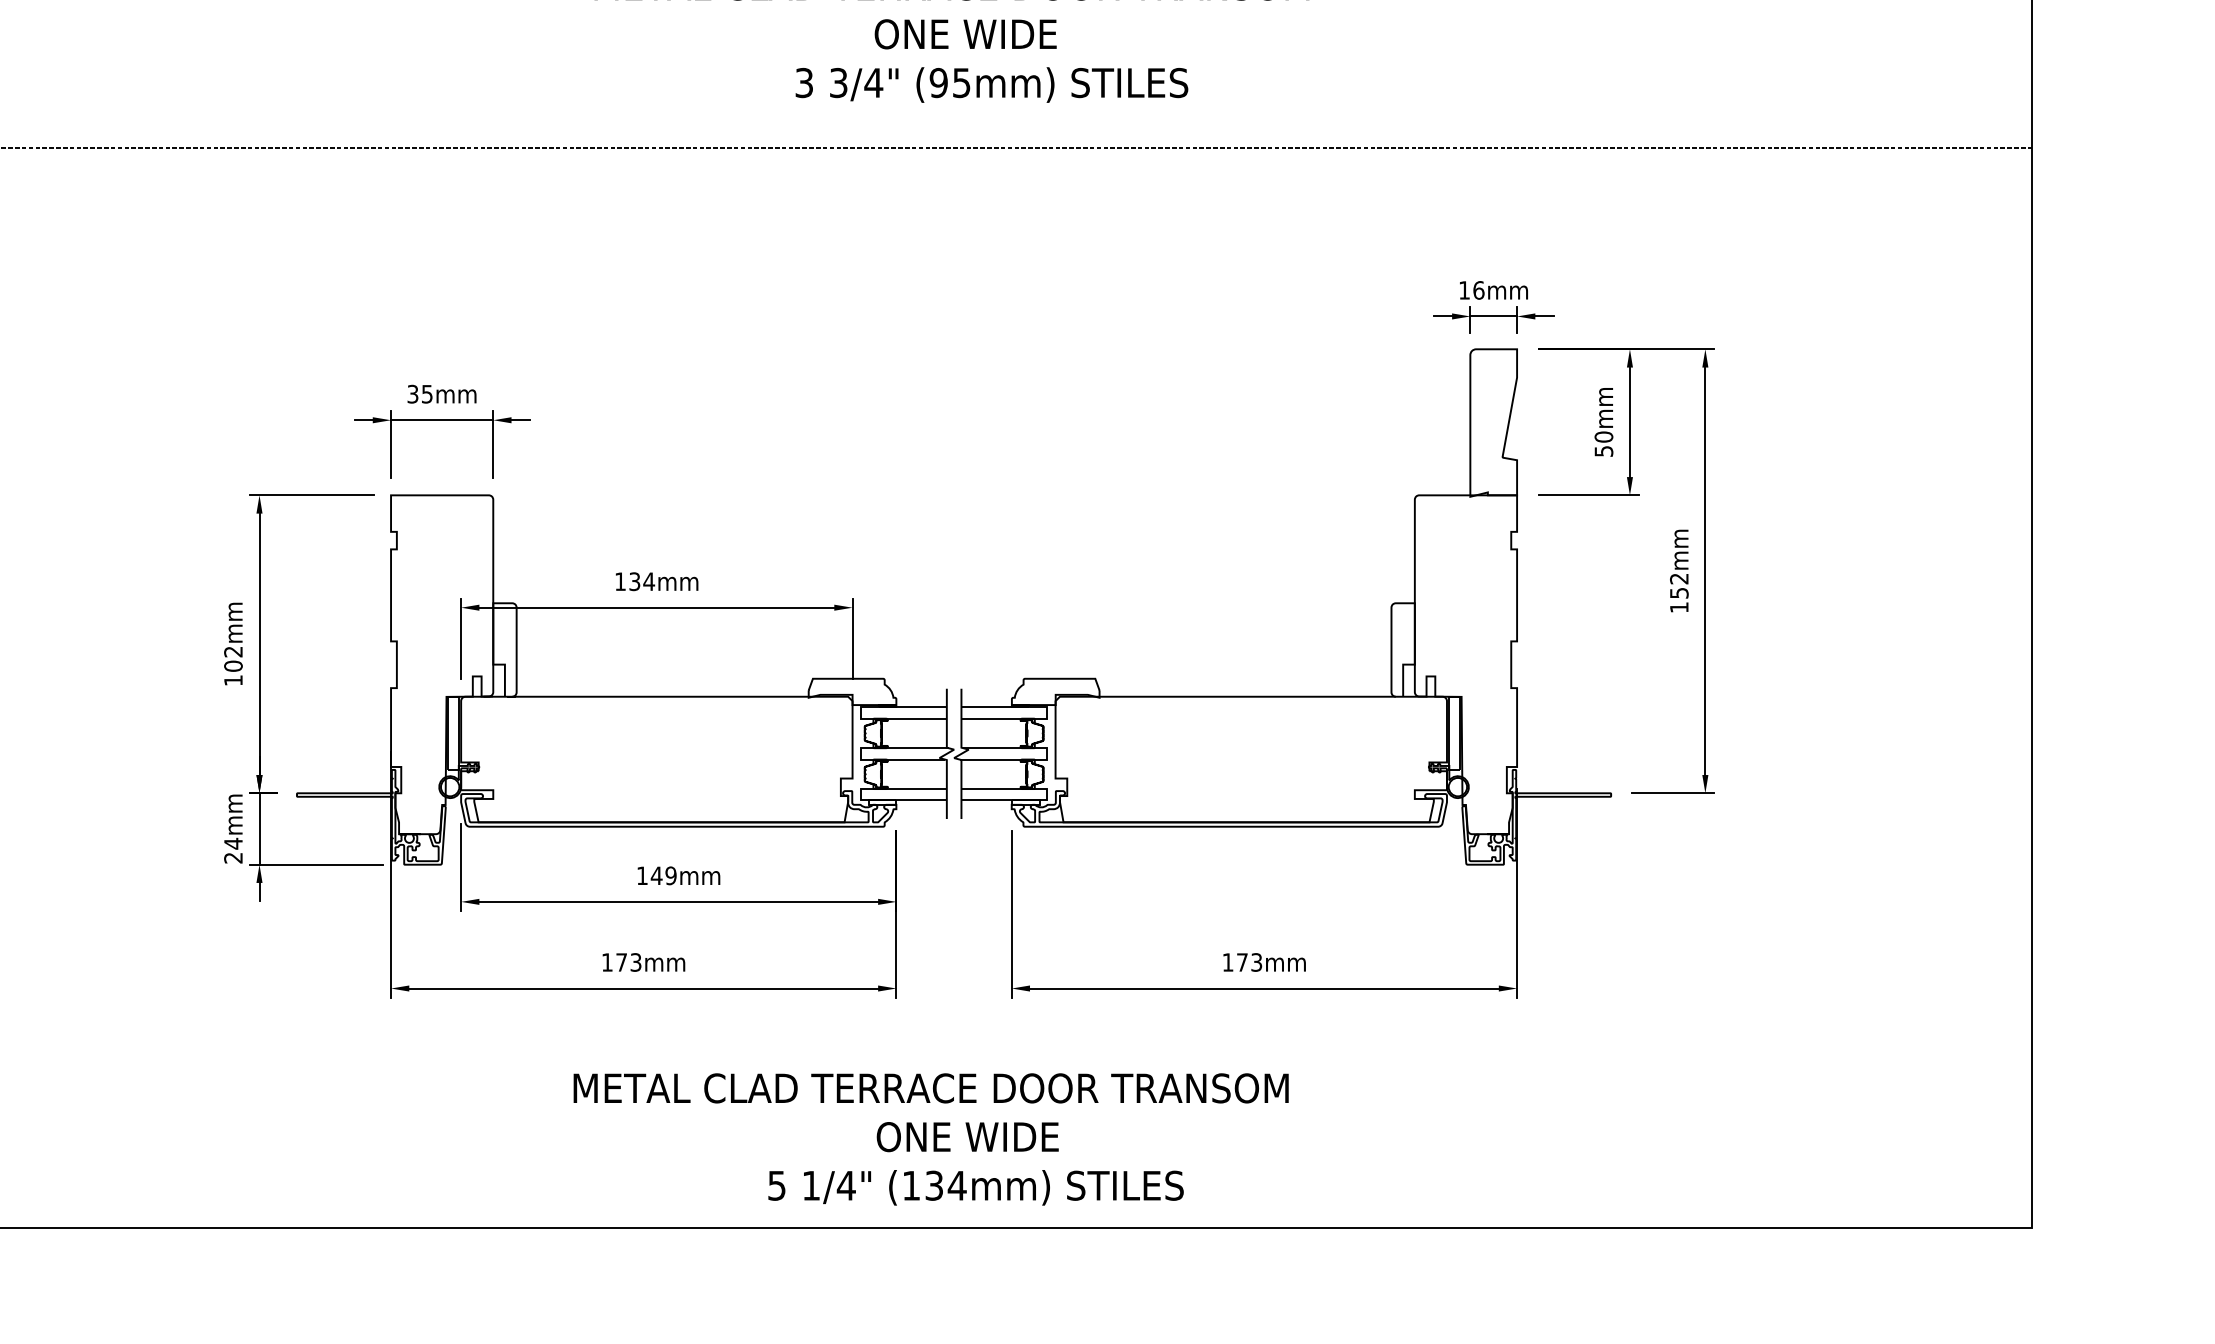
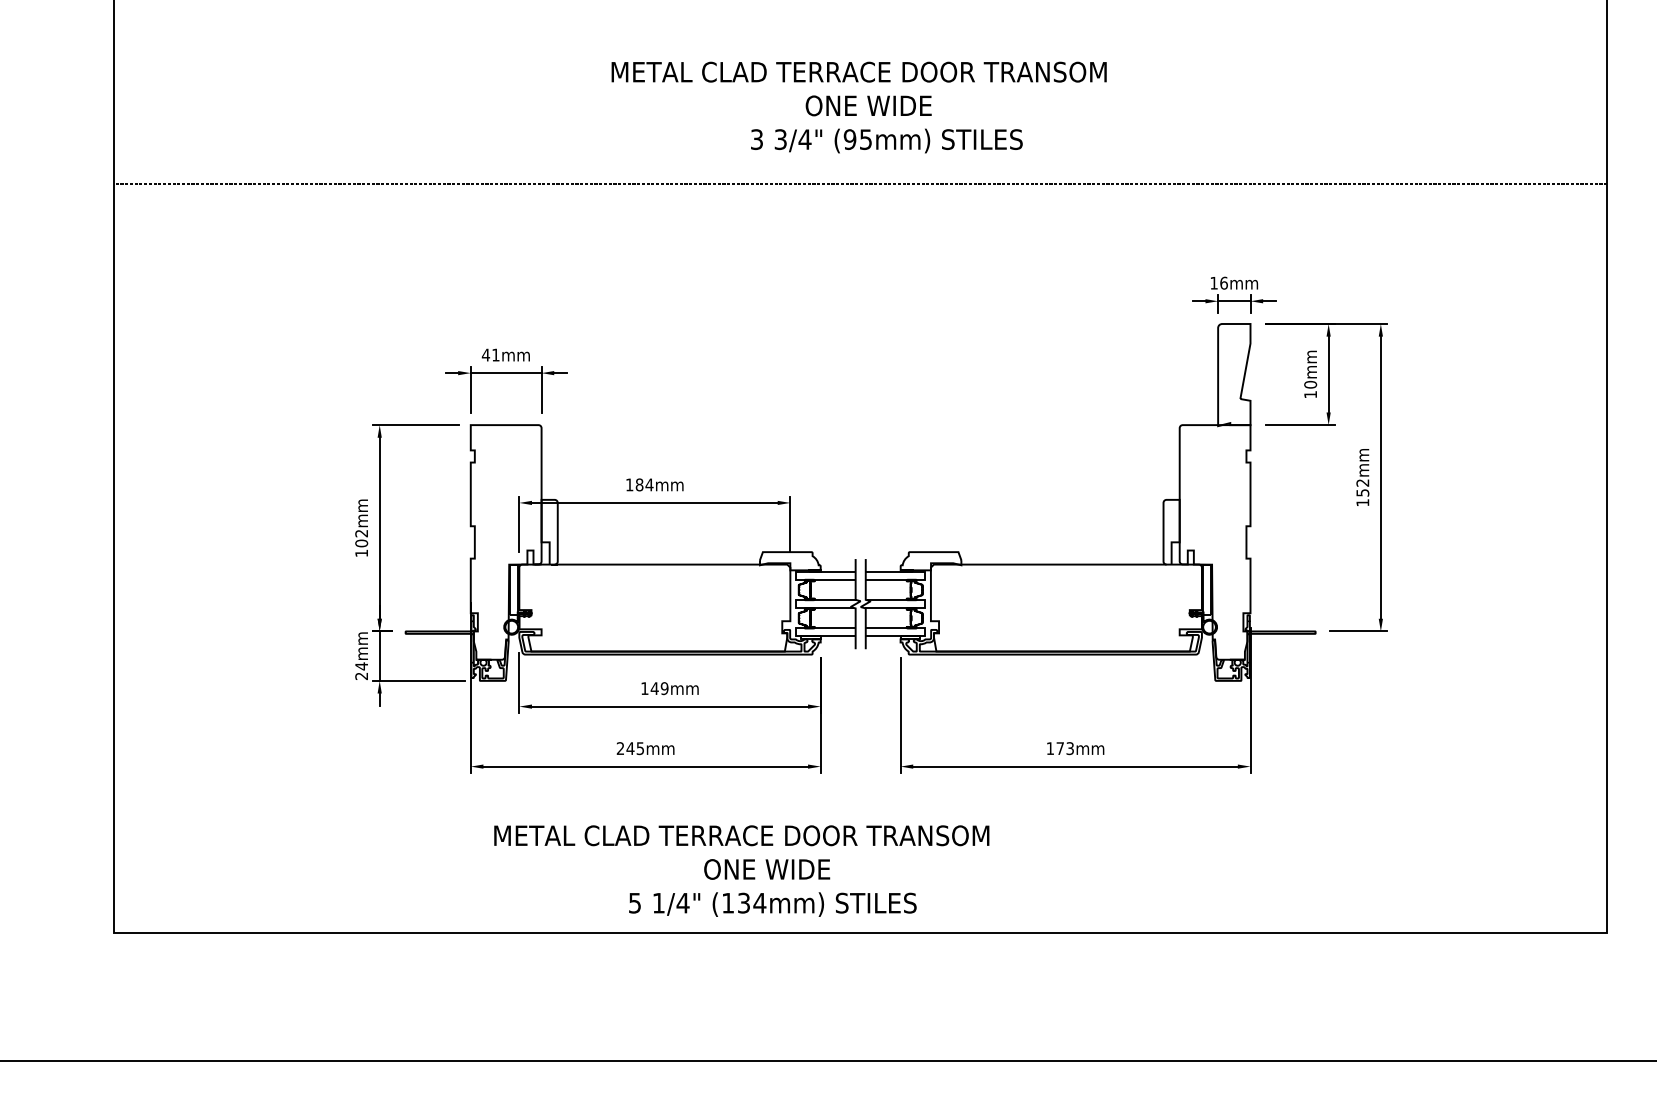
text: (419, 393) -> (490, 354), 35mm -> 41mm
text: (1603, 451) -> (1310, 394), 50mm -> 10mm
text: (634, 581) -> (639, 484), 134mm -> 184mm
text: (621, 962) -> (630, 748), 173mm -> 245mm
text: (930, 1138) -> (741, 870), moved

